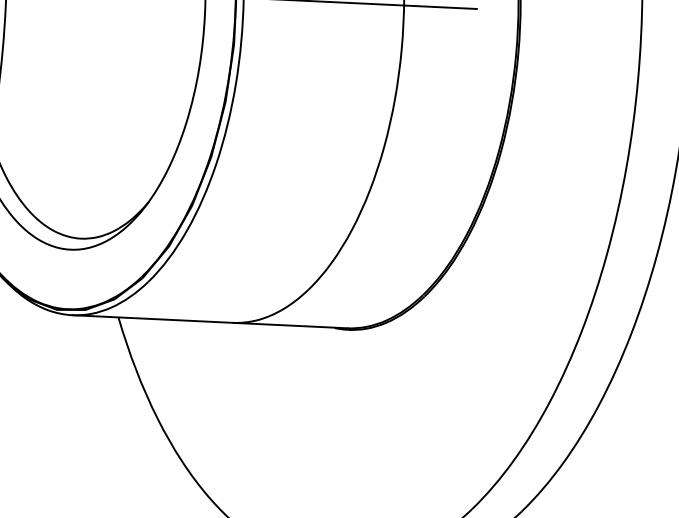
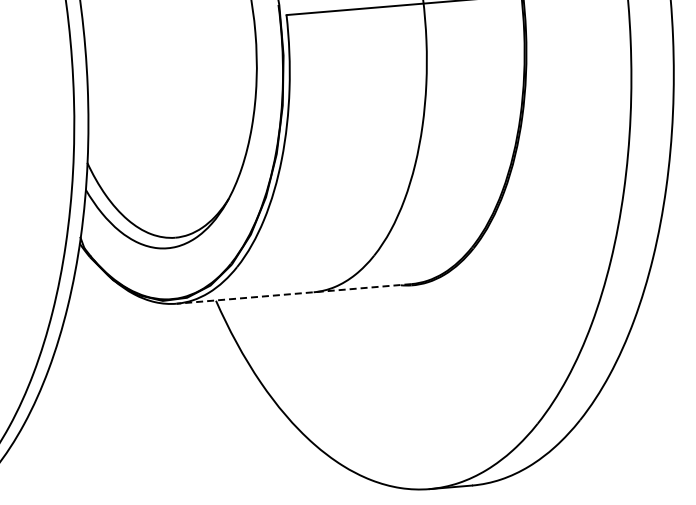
line: (209, 321) -> (293, 293), solid -> dashed

